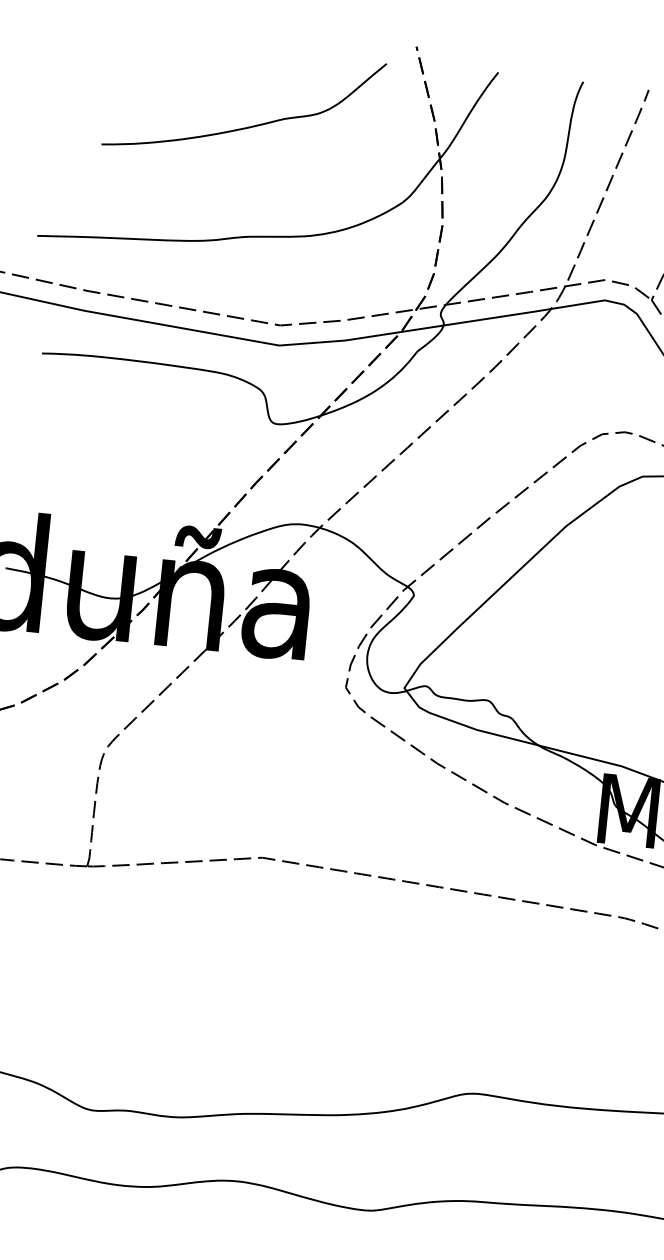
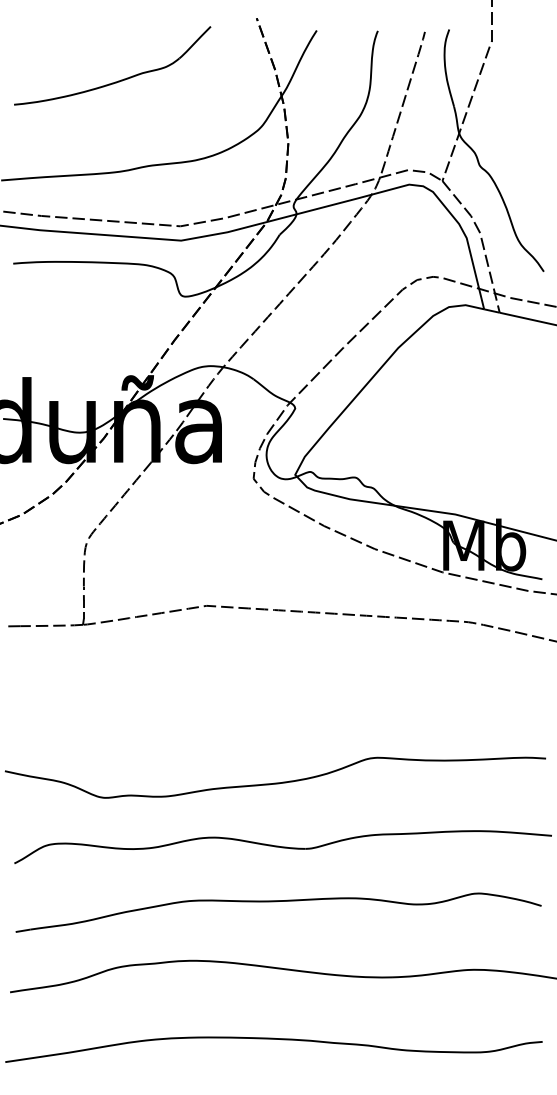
part: (250, 125) -> (118, 80), moved

